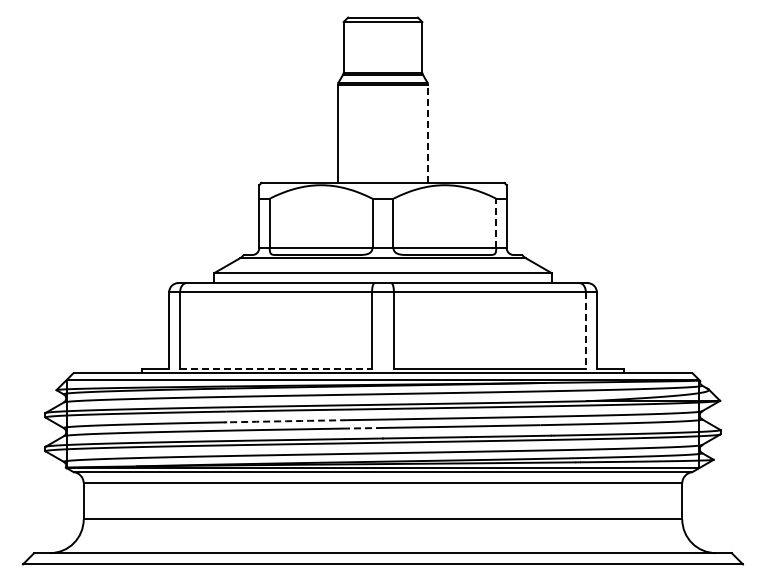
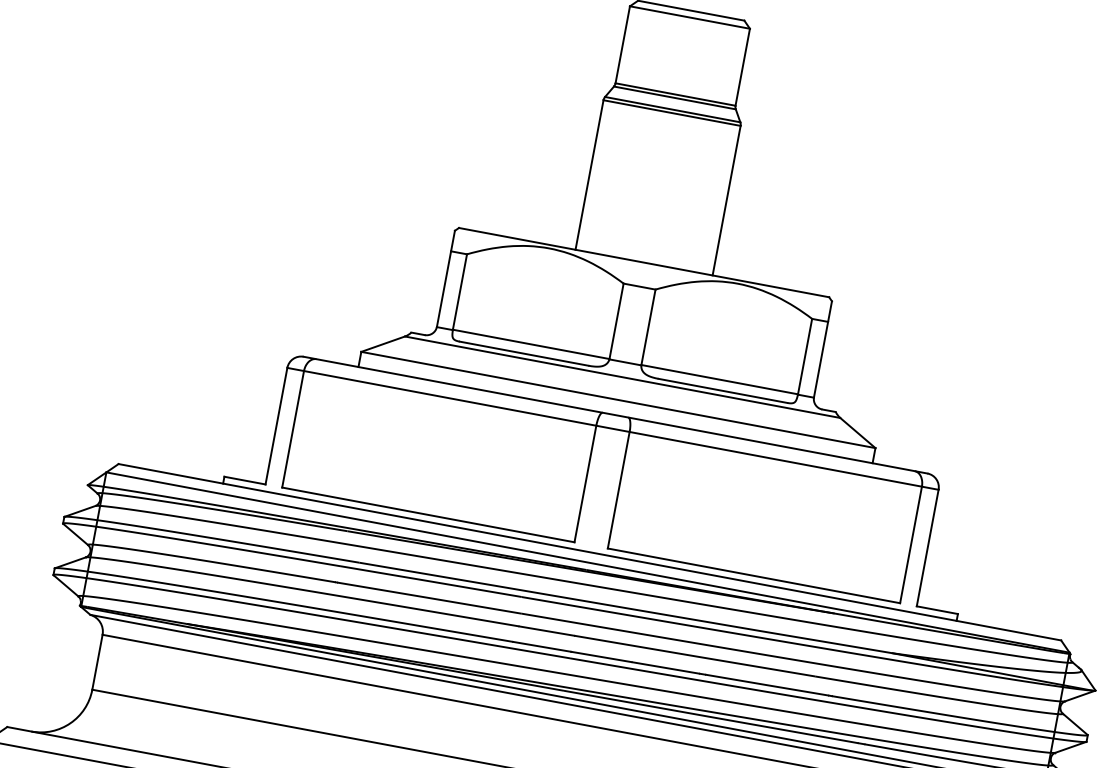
line: (428, 133) -> (727, 200), dashed -> solid
line: (496, 223) -> (805, 356), dashed -> solid
line: (585, 330) -> (910, 545), dashed -> solid
line: (276, 368) -> (428, 514), dashed -> solid
arc: (286, 421) -> (429, 598), dashed -> solid
line: (365, 428) -> (547, 631), dashed -> solid

